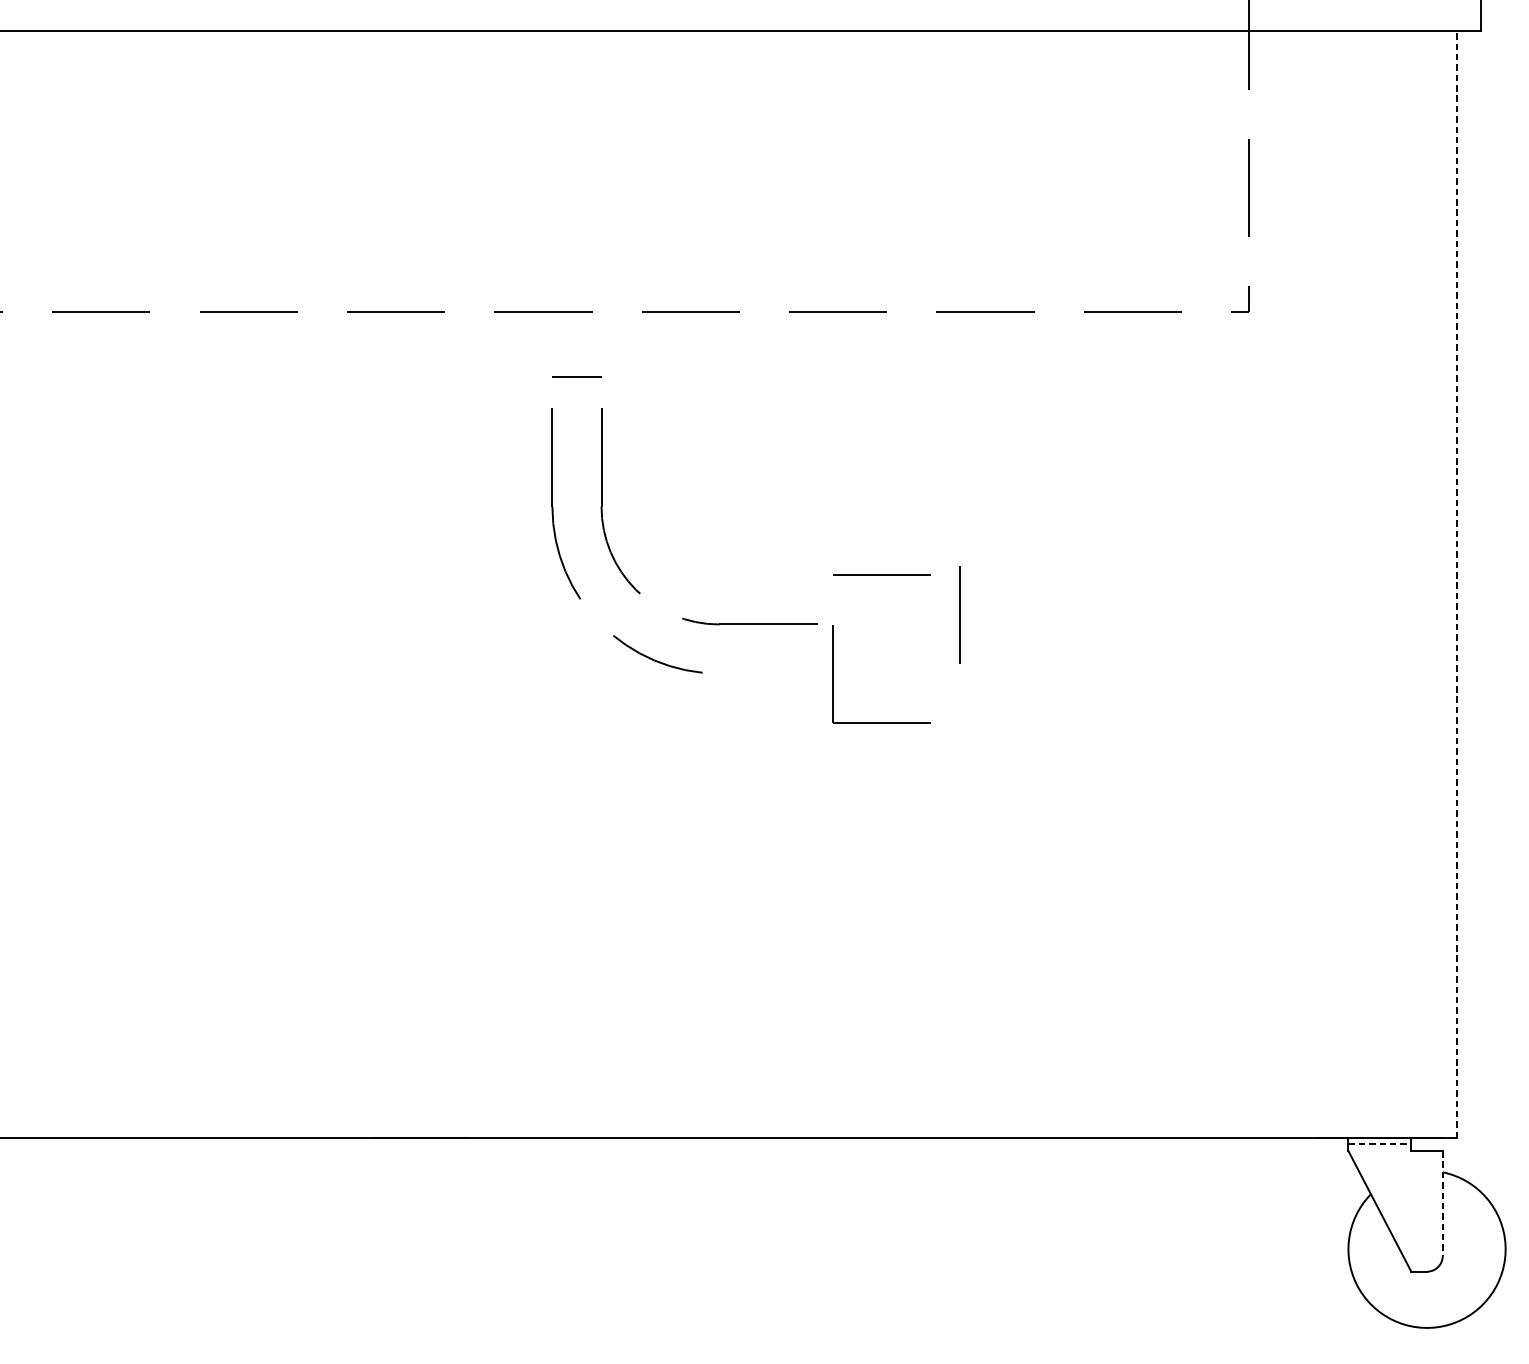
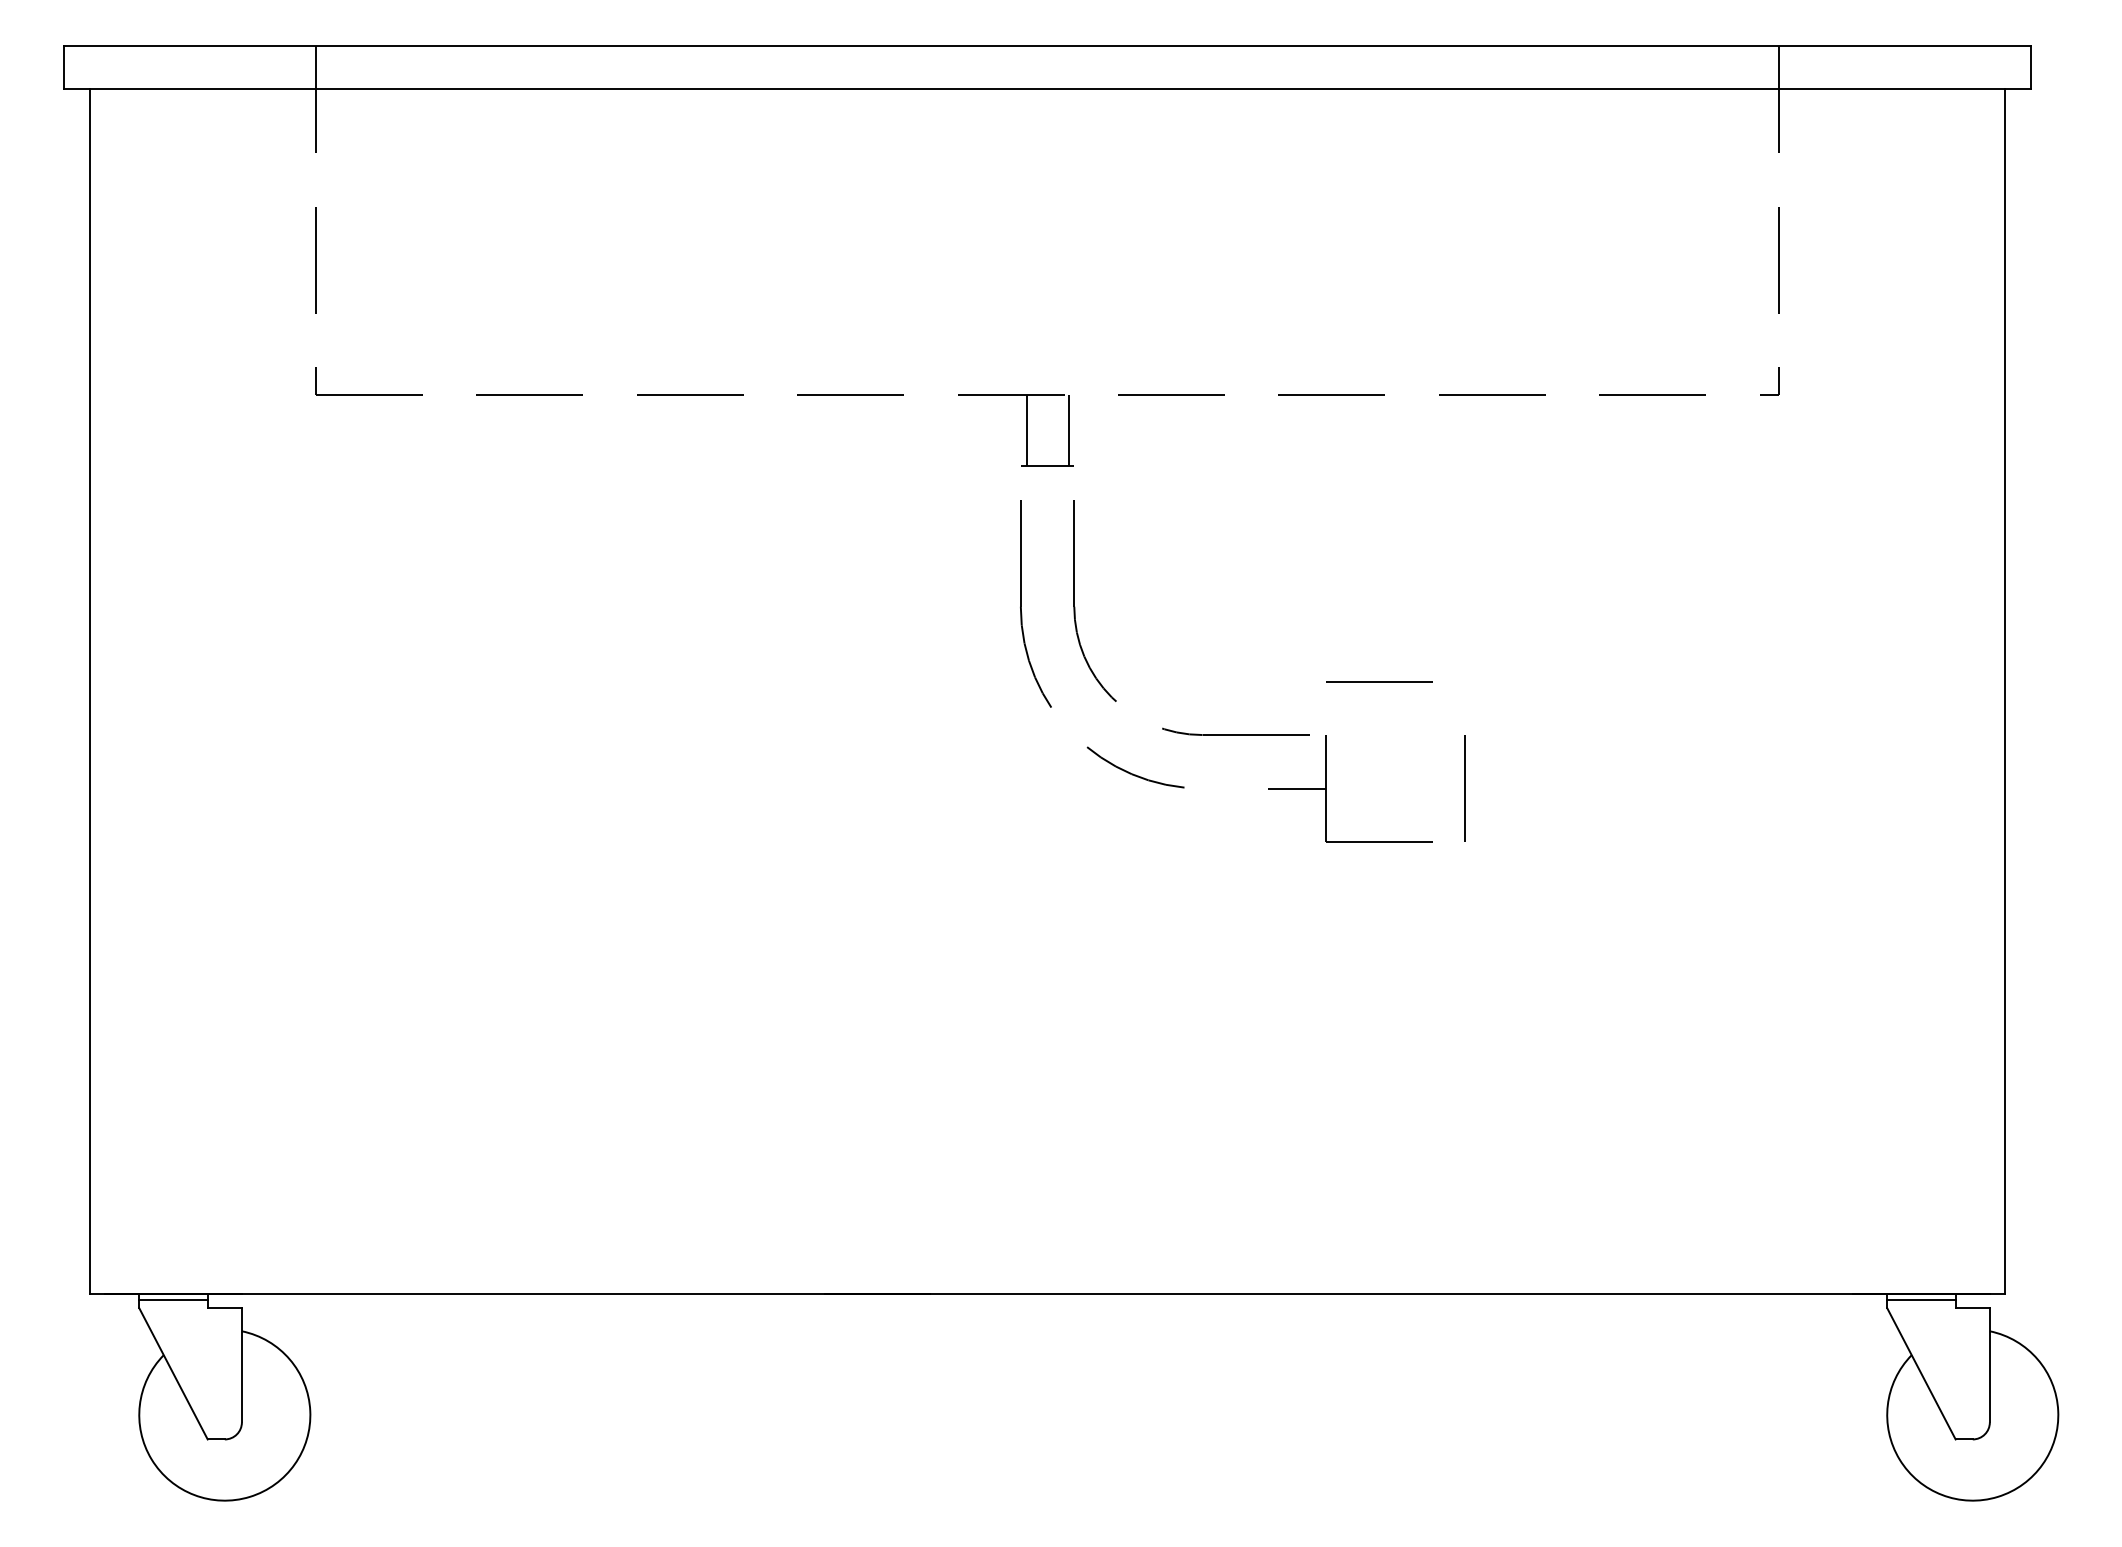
line: (557, 343) -> (1026, 429), added
line: (597, 343) -> (1069, 429), added
line: (1457, 584) -> (2005, 691), dashed -> solid
line: (960, 614) -> (1464, 788), moved
line: (805, 673) -> (1296, 788), added
line: (1379, 1144) -> (1921, 1300), dashed -> solid
line: (1442, 1203) -> (1989, 1365), dashed -> solid

